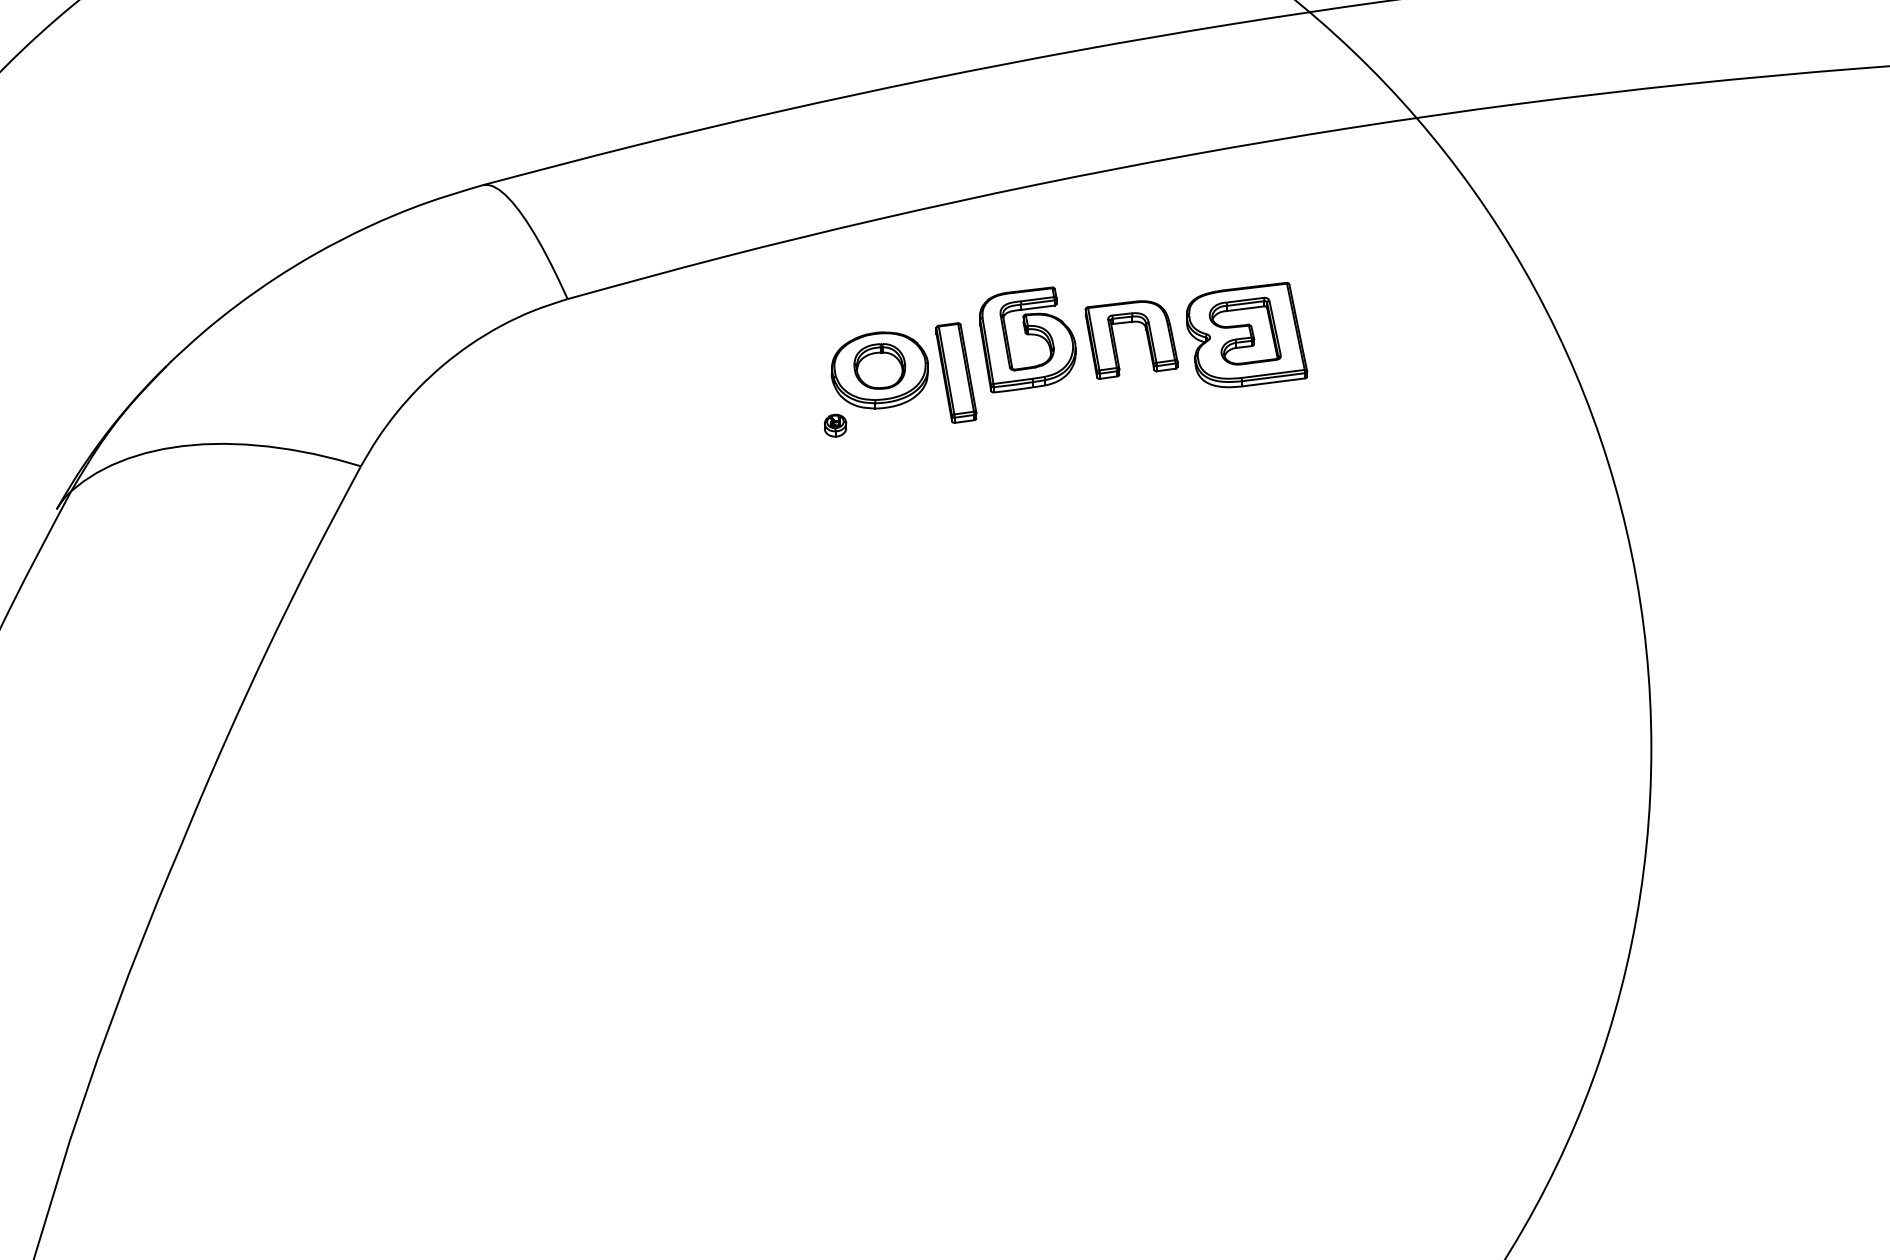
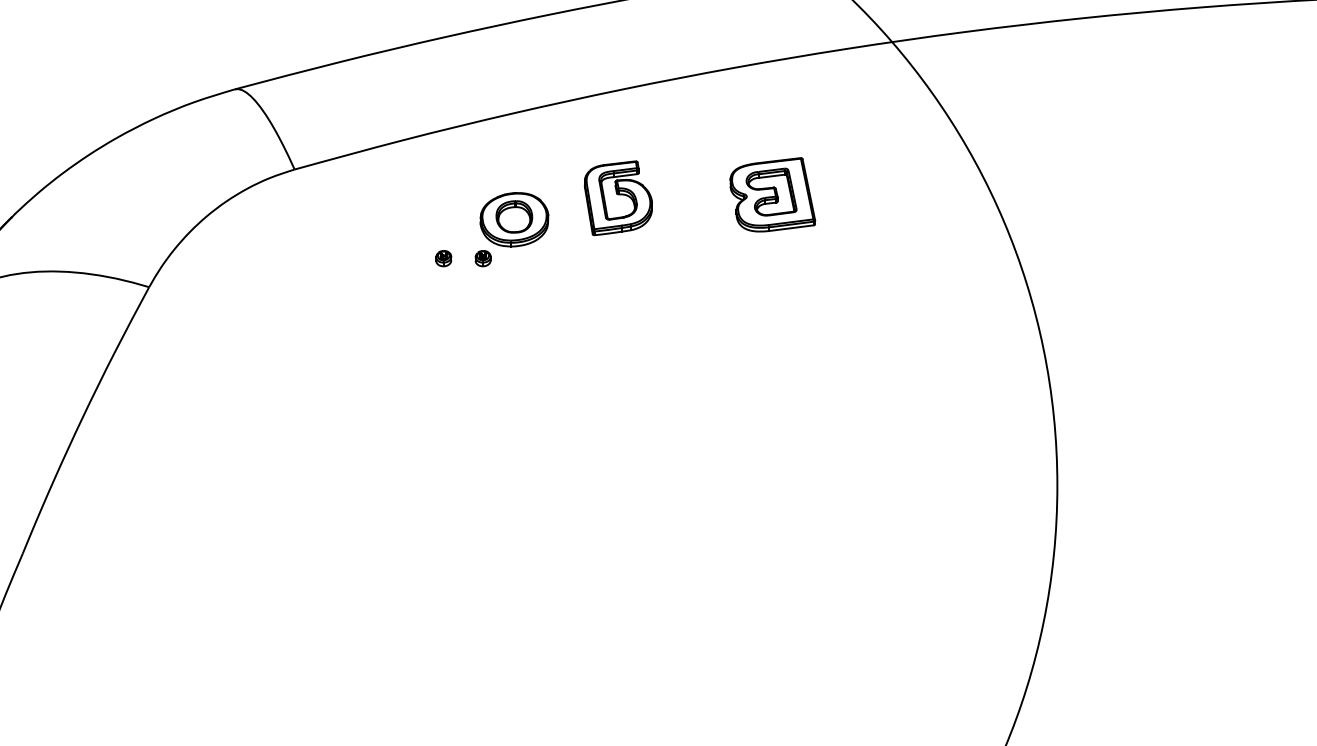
part: (1146, 336) -> (702, 195), removed
part: (956, 372) -> (568, 221), removed
part: (779, 425) -> (443, 258), added

